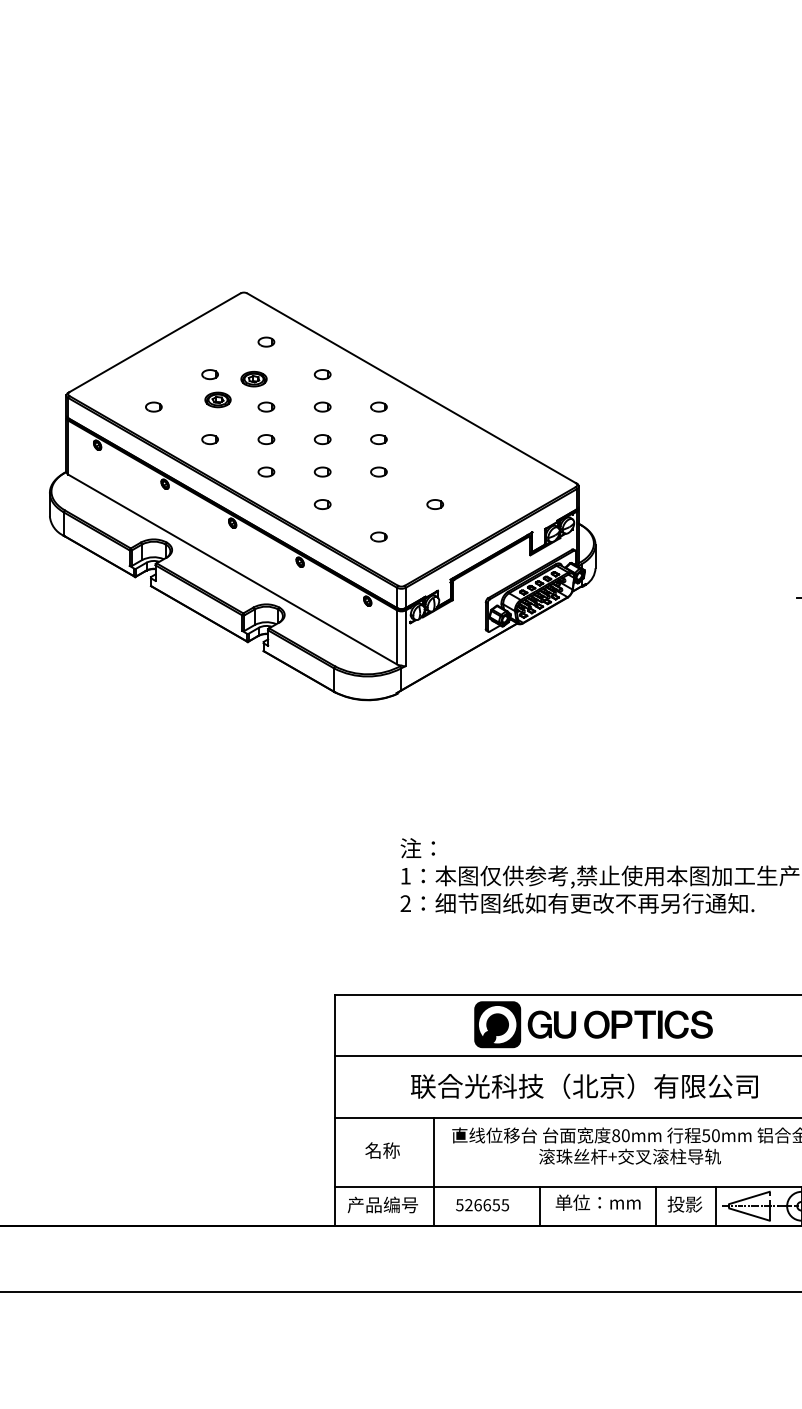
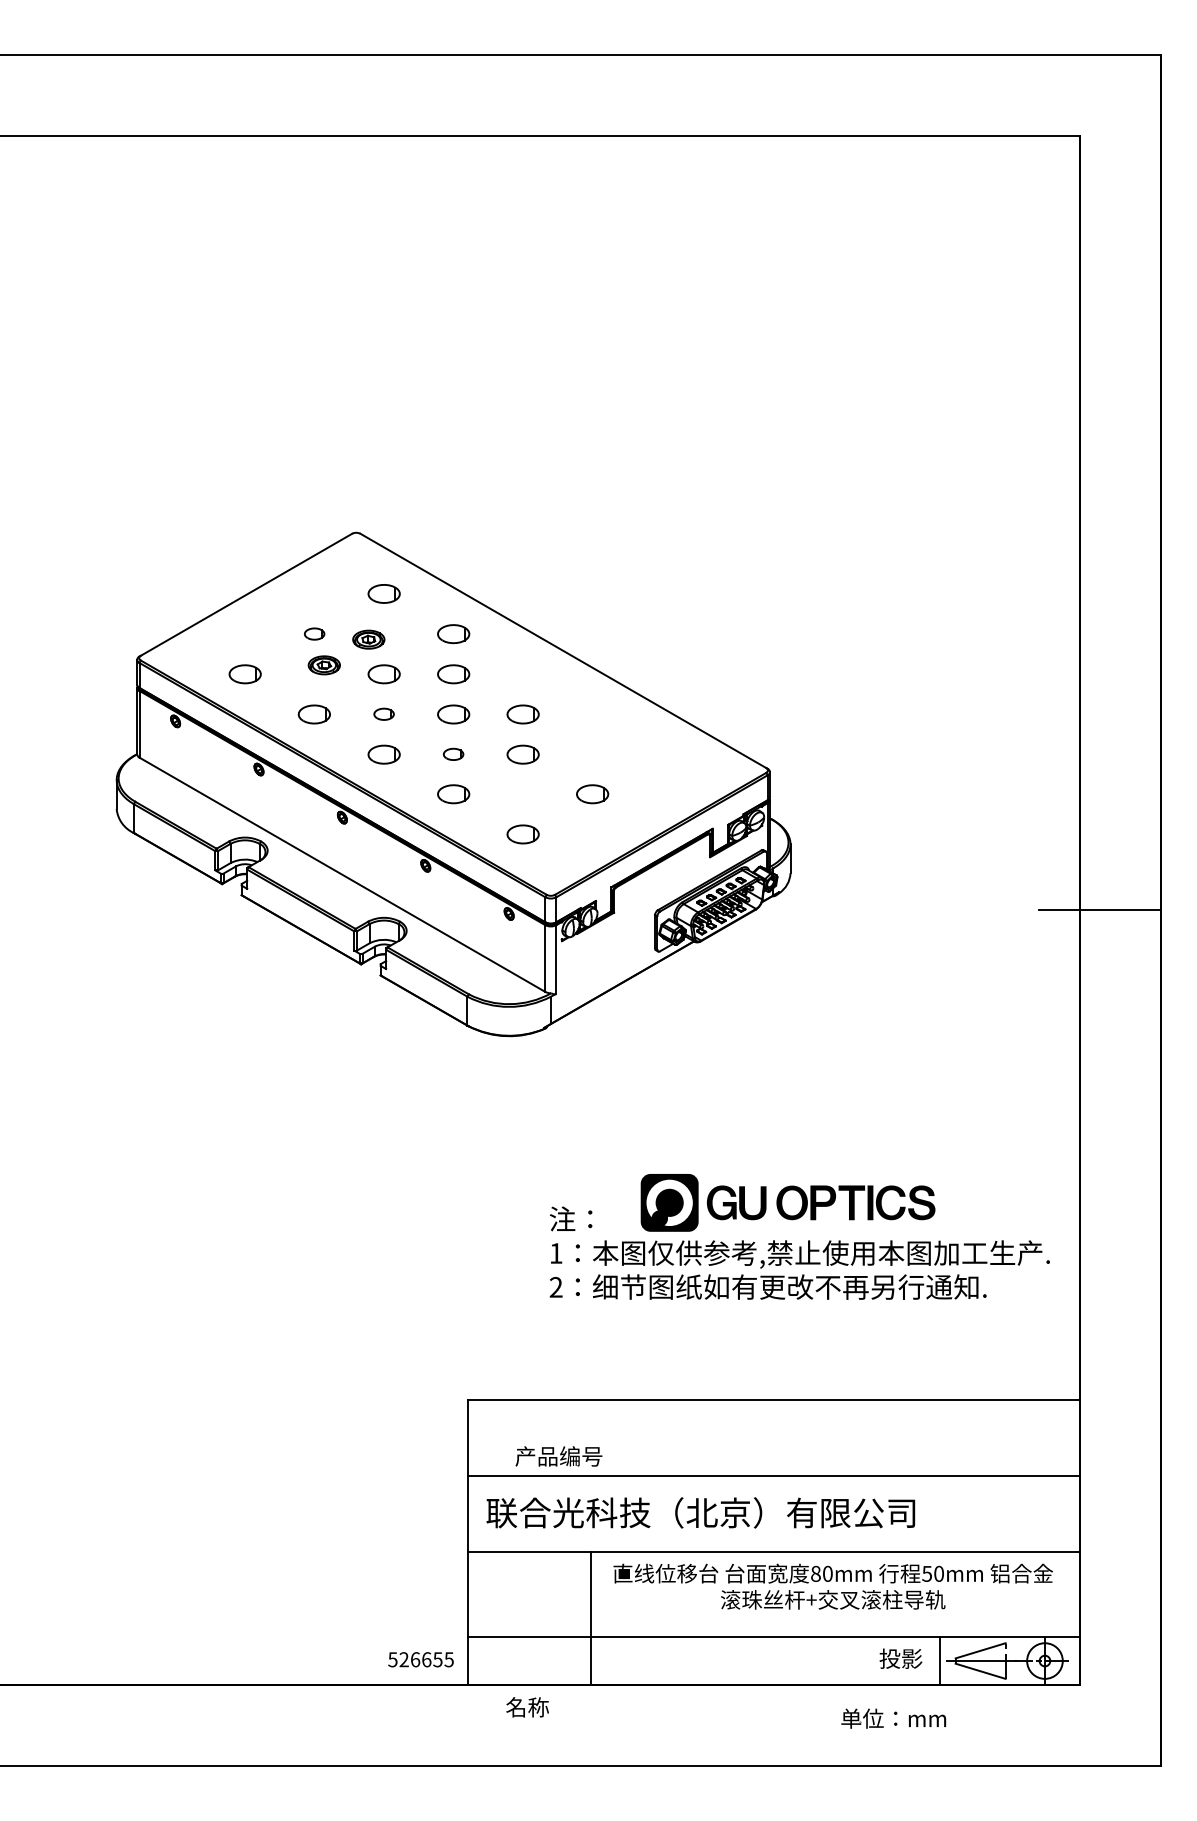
part: (265, 341) -> (383, 593), size x1.6
part: (322, 374) -> (453, 633), size x1.6
part: (153, 406) -> (244, 673), size x1.6
part: (265, 406) -> (383, 673), size x1.6
part: (322, 406) -> (453, 673), size x1.6
part: (378, 406) -> (522, 673), removed
part: (210, 438) -> (314, 713), size x1.6
part: (322, 438) -> (453, 713), size x1.6
part: (378, 438) -> (522, 713), size x1.6
part: (265, 471) -> (383, 753), size x1.6
part: (378, 471) -> (522, 753), size x1.6
part: (322, 504) -> (453, 794), size x1.6
part: (435, 504) -> (592, 794), size x1.6
part: (378, 536) -> (522, 834), size x1.6
part: (593, 1024) -> (787, 1202), moved
text: (584, 1085) -> (700, 1512), moved
text: (382, 1150) -> (527, 1707), moved
part: (597, 1202) -> (893, 1718), moved
text: (382, 1205) -> (558, 1456), moved
text: (482, 1205) -> (420, 1659), moved
line: (539, 1205) -> (721, 1660), removed
line: (656, 1205) -> (865, 1660), removed

